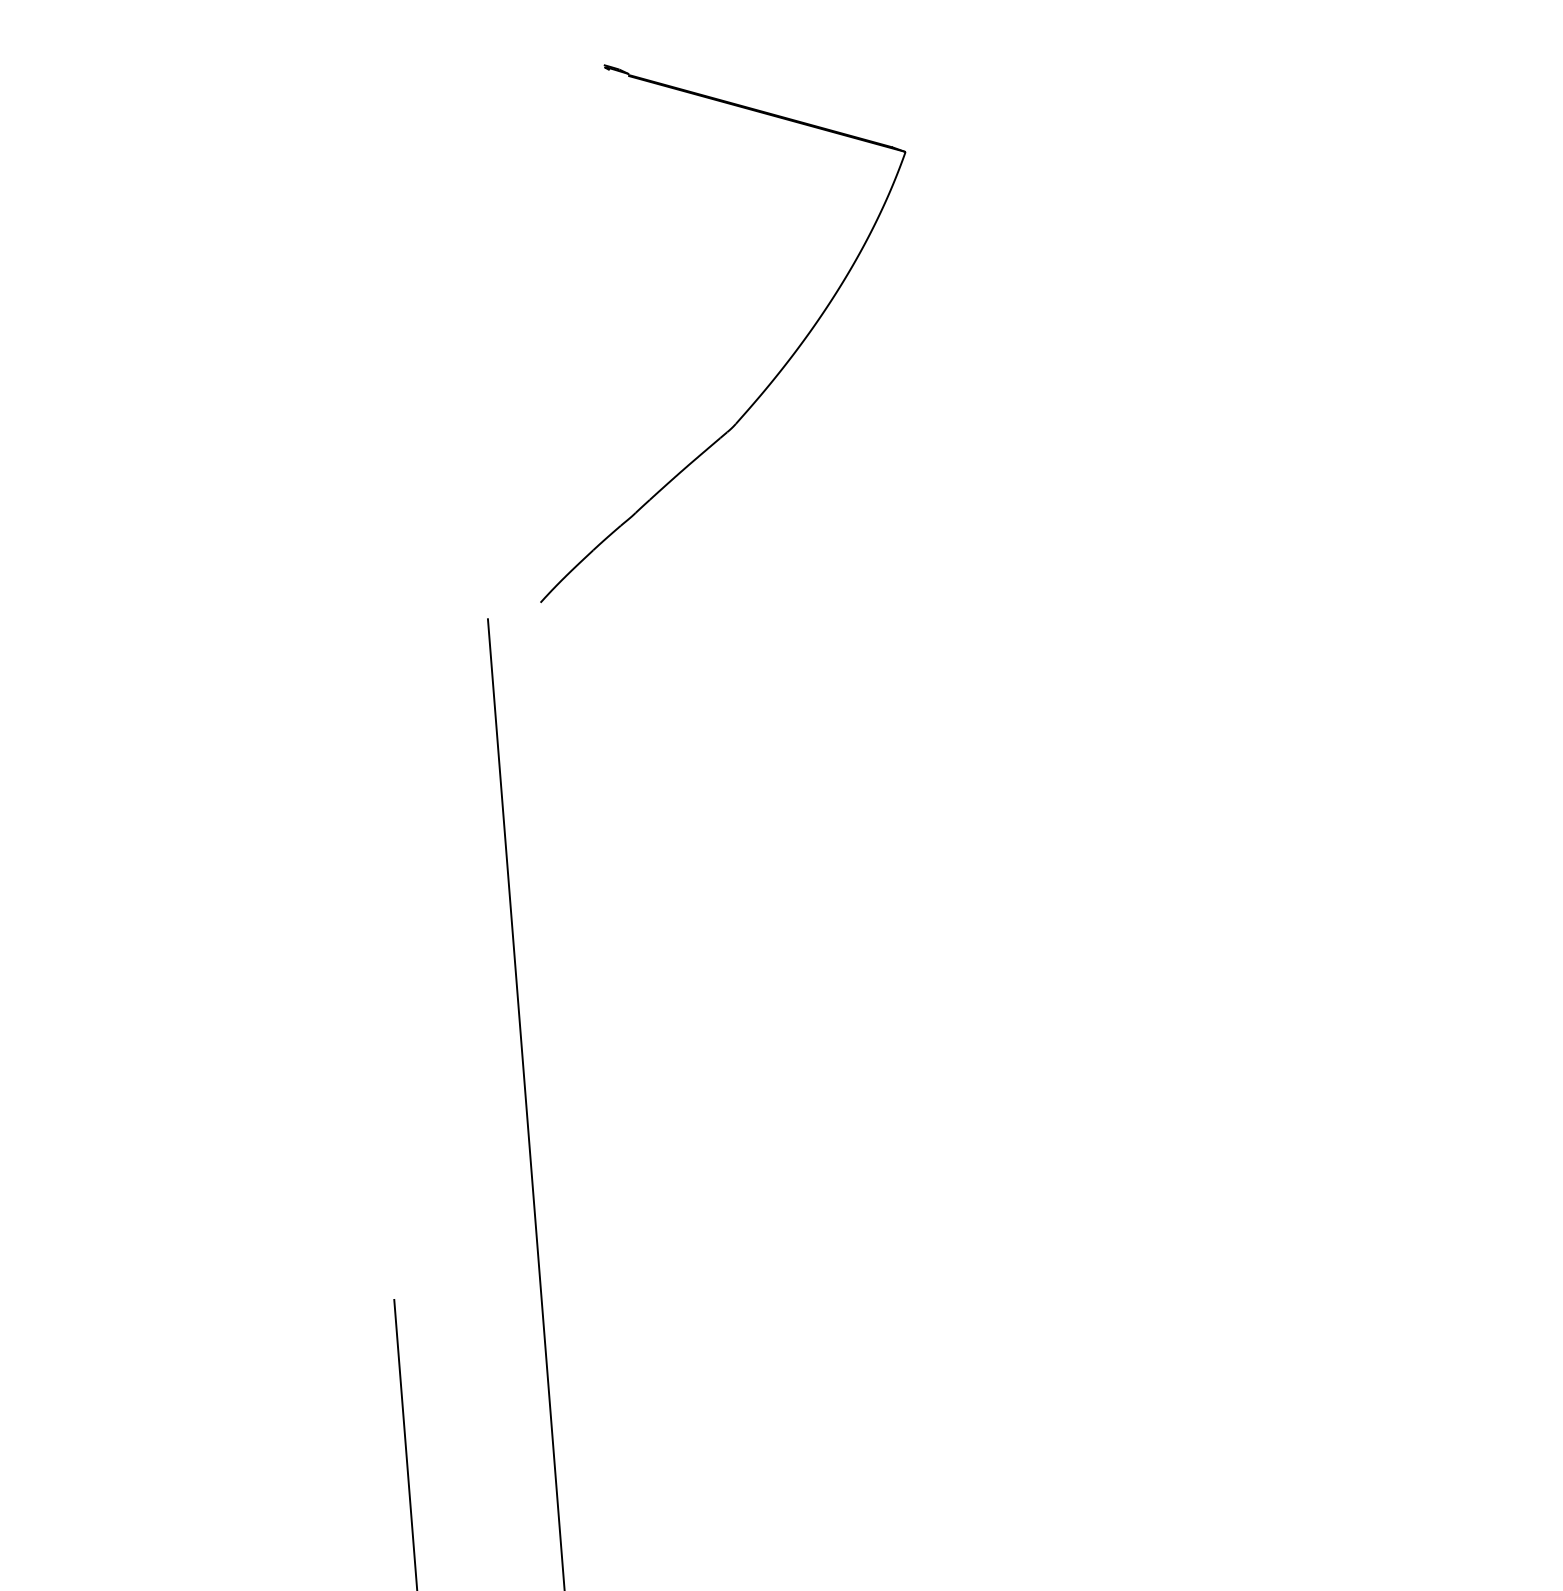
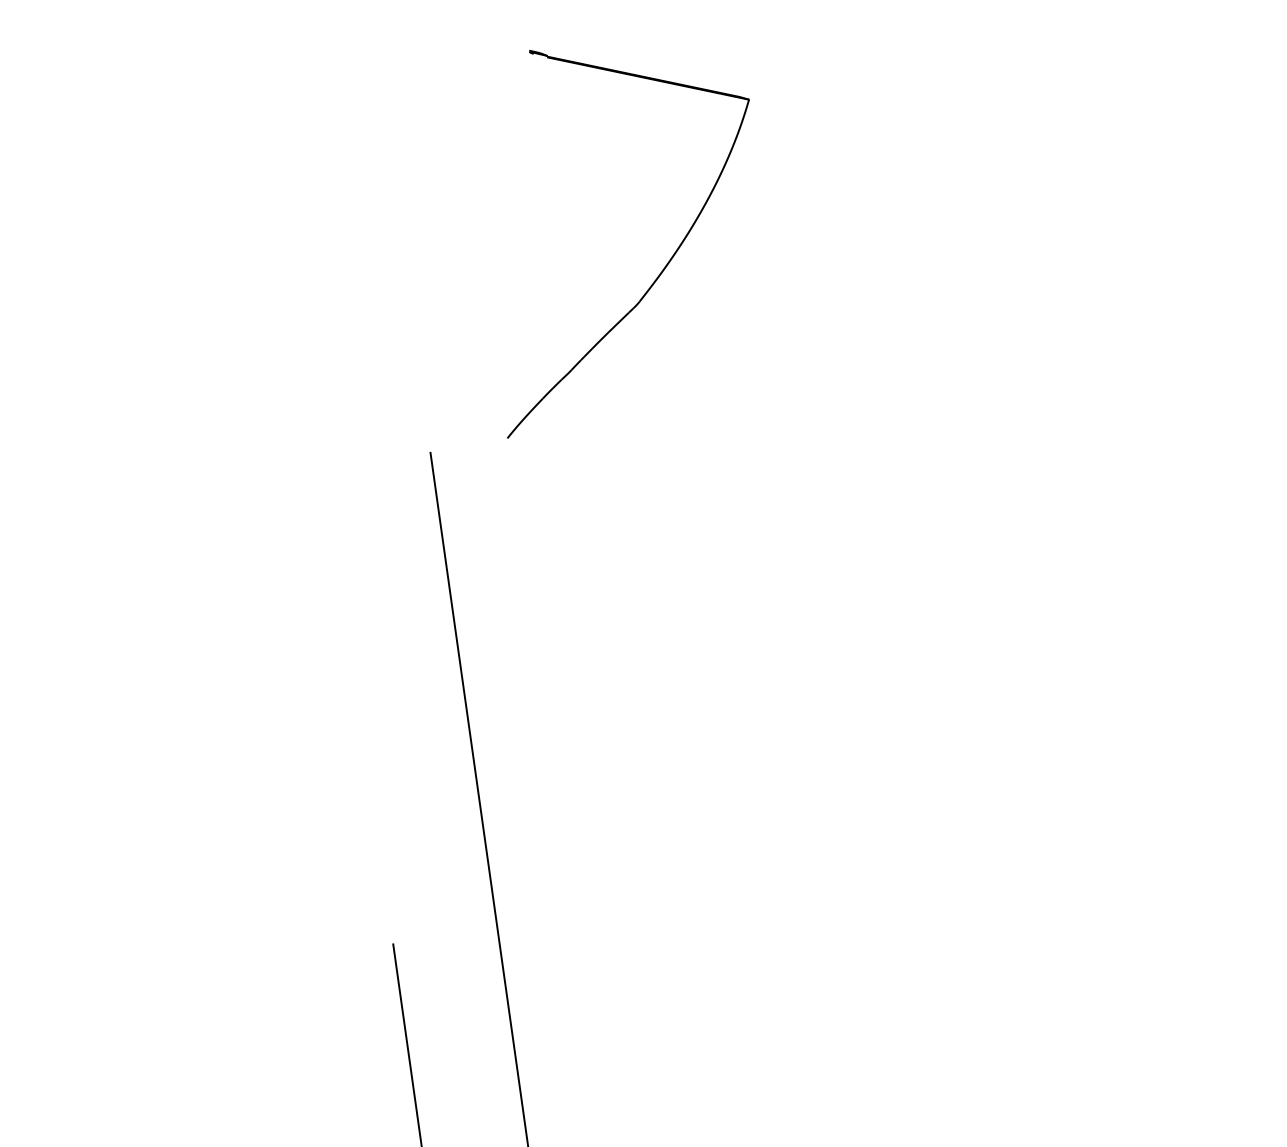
part: (773, 376) -> (664, 266), moved

